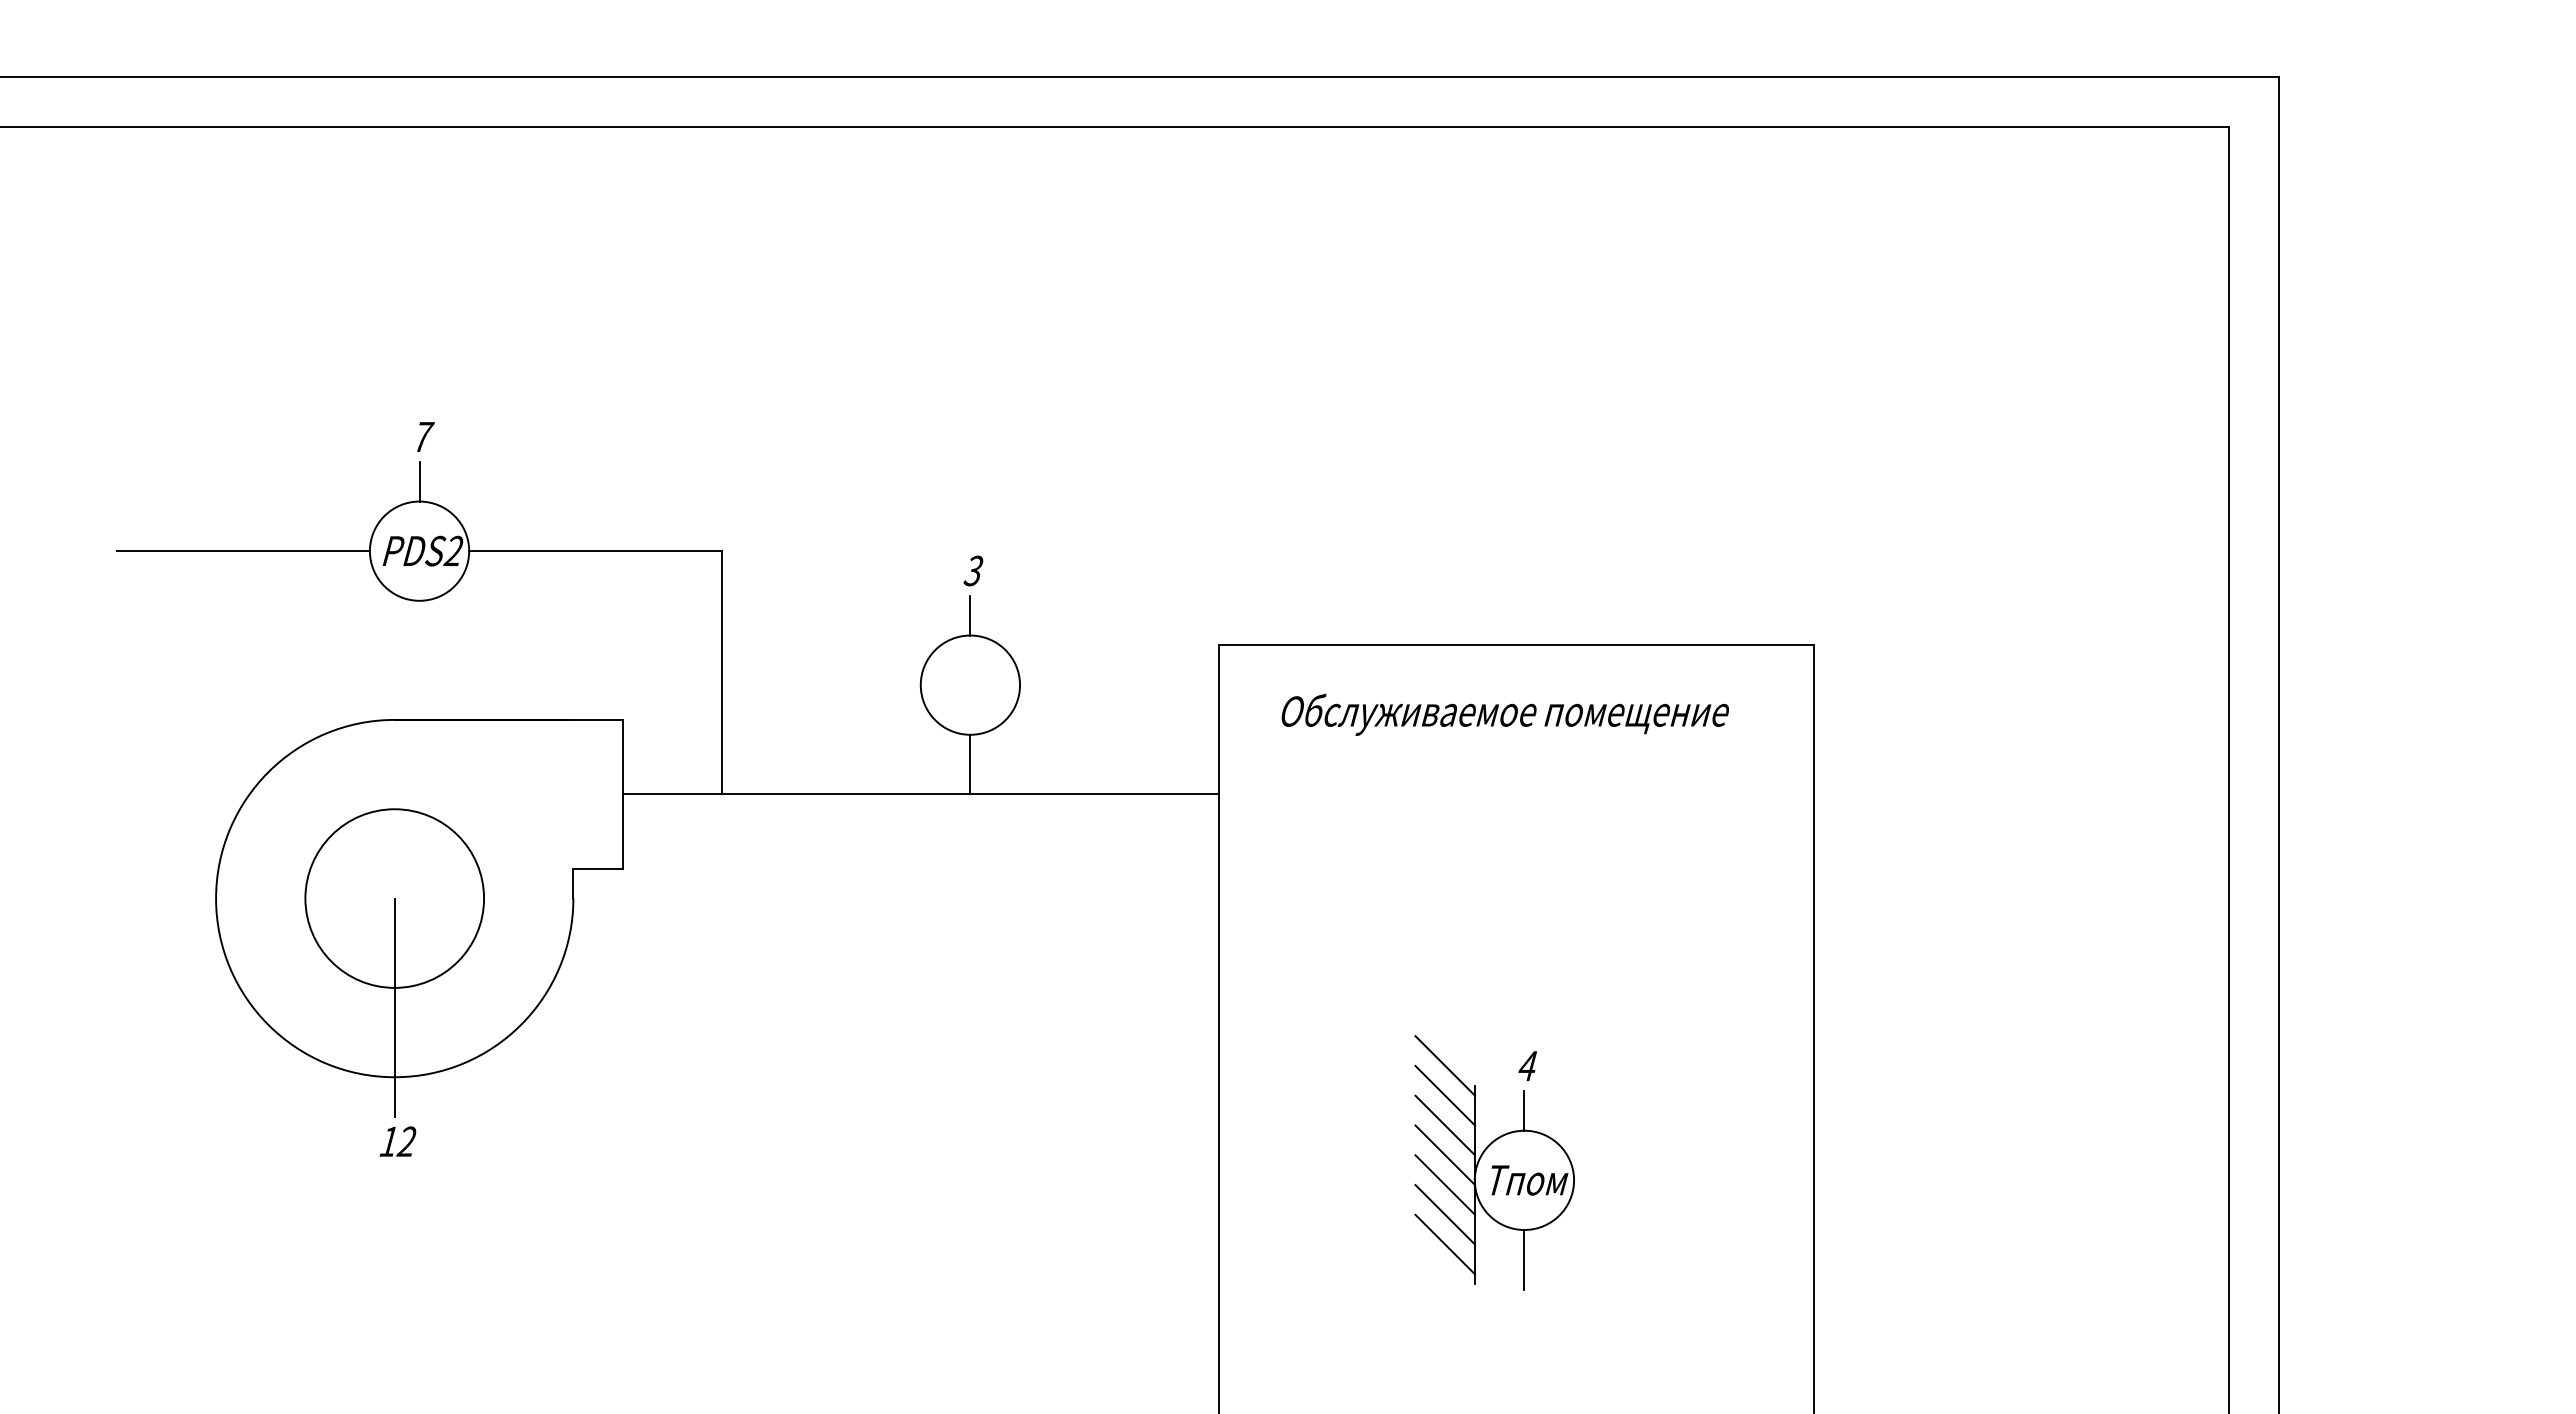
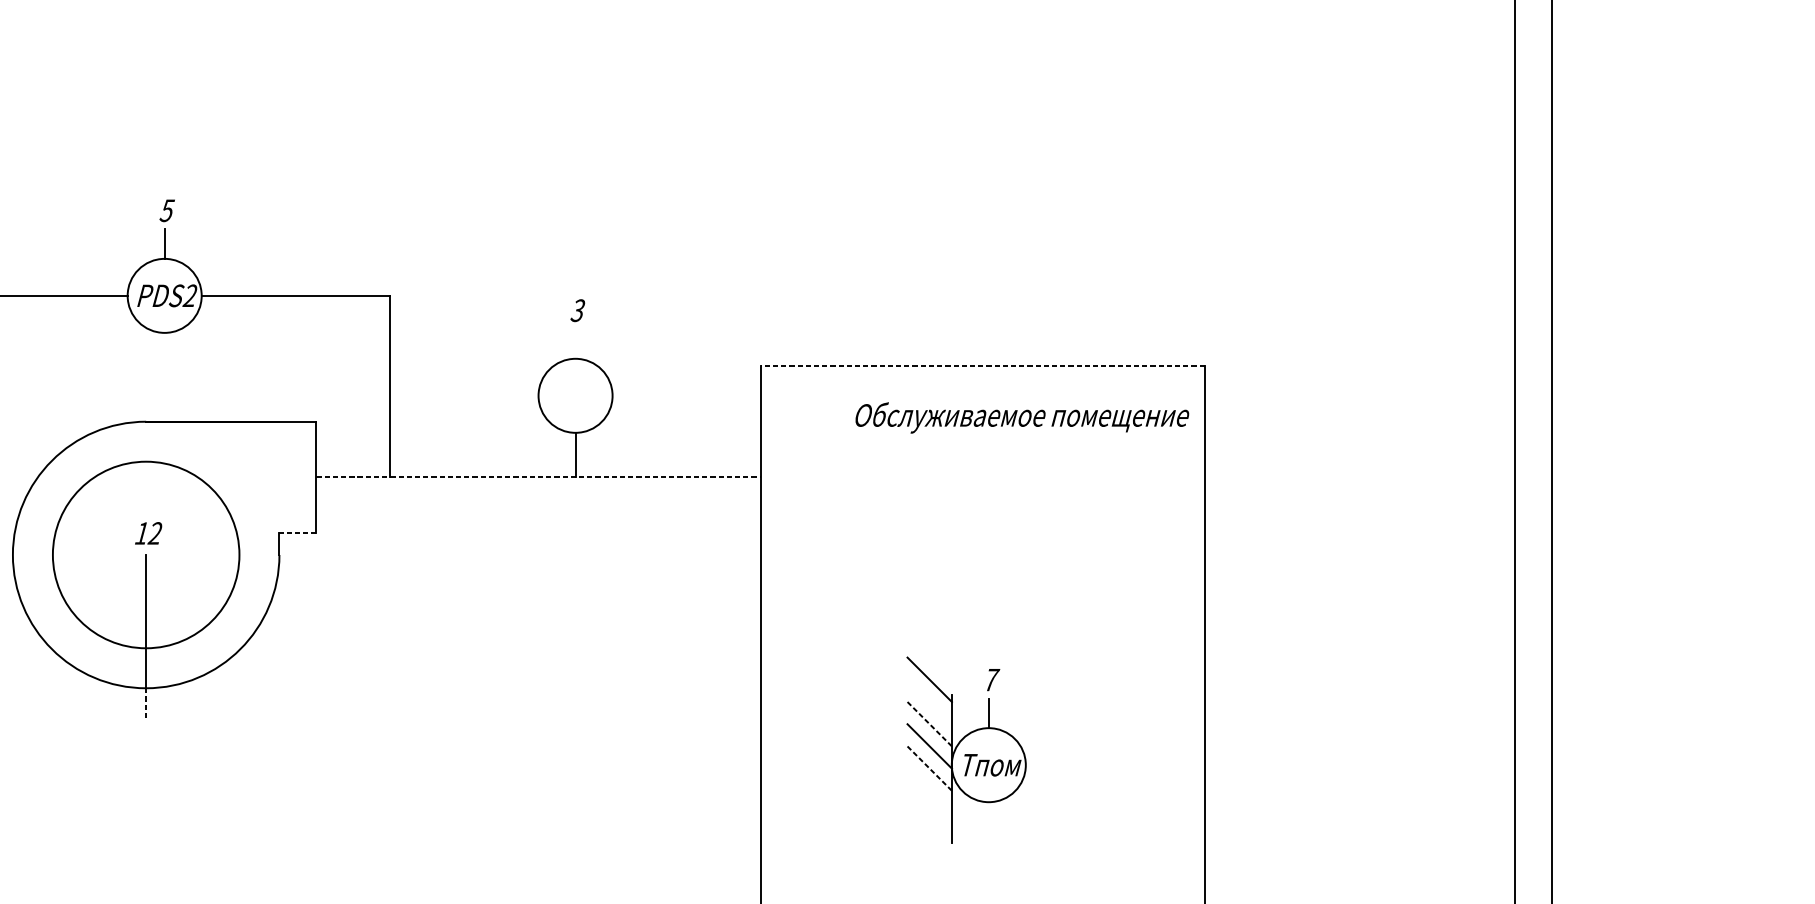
text: (423, 437) -> (167, 211), 7 -> 5
line: (970, 615) -> (575, 343), removed
line: (1516, 645) -> (982, 366), solid -> dashed
text: (1504, 714) -> (1021, 417), moved
line: (920, 794) -> (538, 477), solid -> dashed
line: (598, 868) -> (298, 532), solid -> dashed
circle: (394, 898) -> (146, 554), size x1.4
text: (1528, 1066) -> (991, 680), 4 -> 7
line: (1445, 1095) -> (929, 701), removed
line: (394, 1097) -> (146, 703), solid -> dashed
line: (1445, 1125) -> (929, 724), solid -> dashed
text: (397, 1141) -> (148, 533), moved
line: (1445, 1185) -> (929, 769), solid -> dashed
line: (1445, 1214) -> (929, 790), removed
line: (1445, 1244) -> (929, 813), removed
line: (1524, 1259) -> (988, 824), removed

